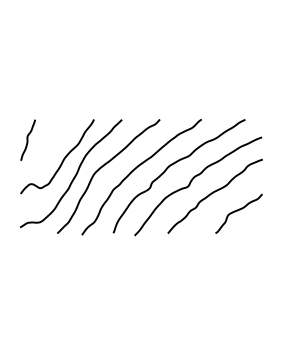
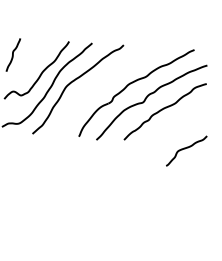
curve: (137, 168) -> (102, 84), removed
curve: (237, 211) -> (185, 149), moved

